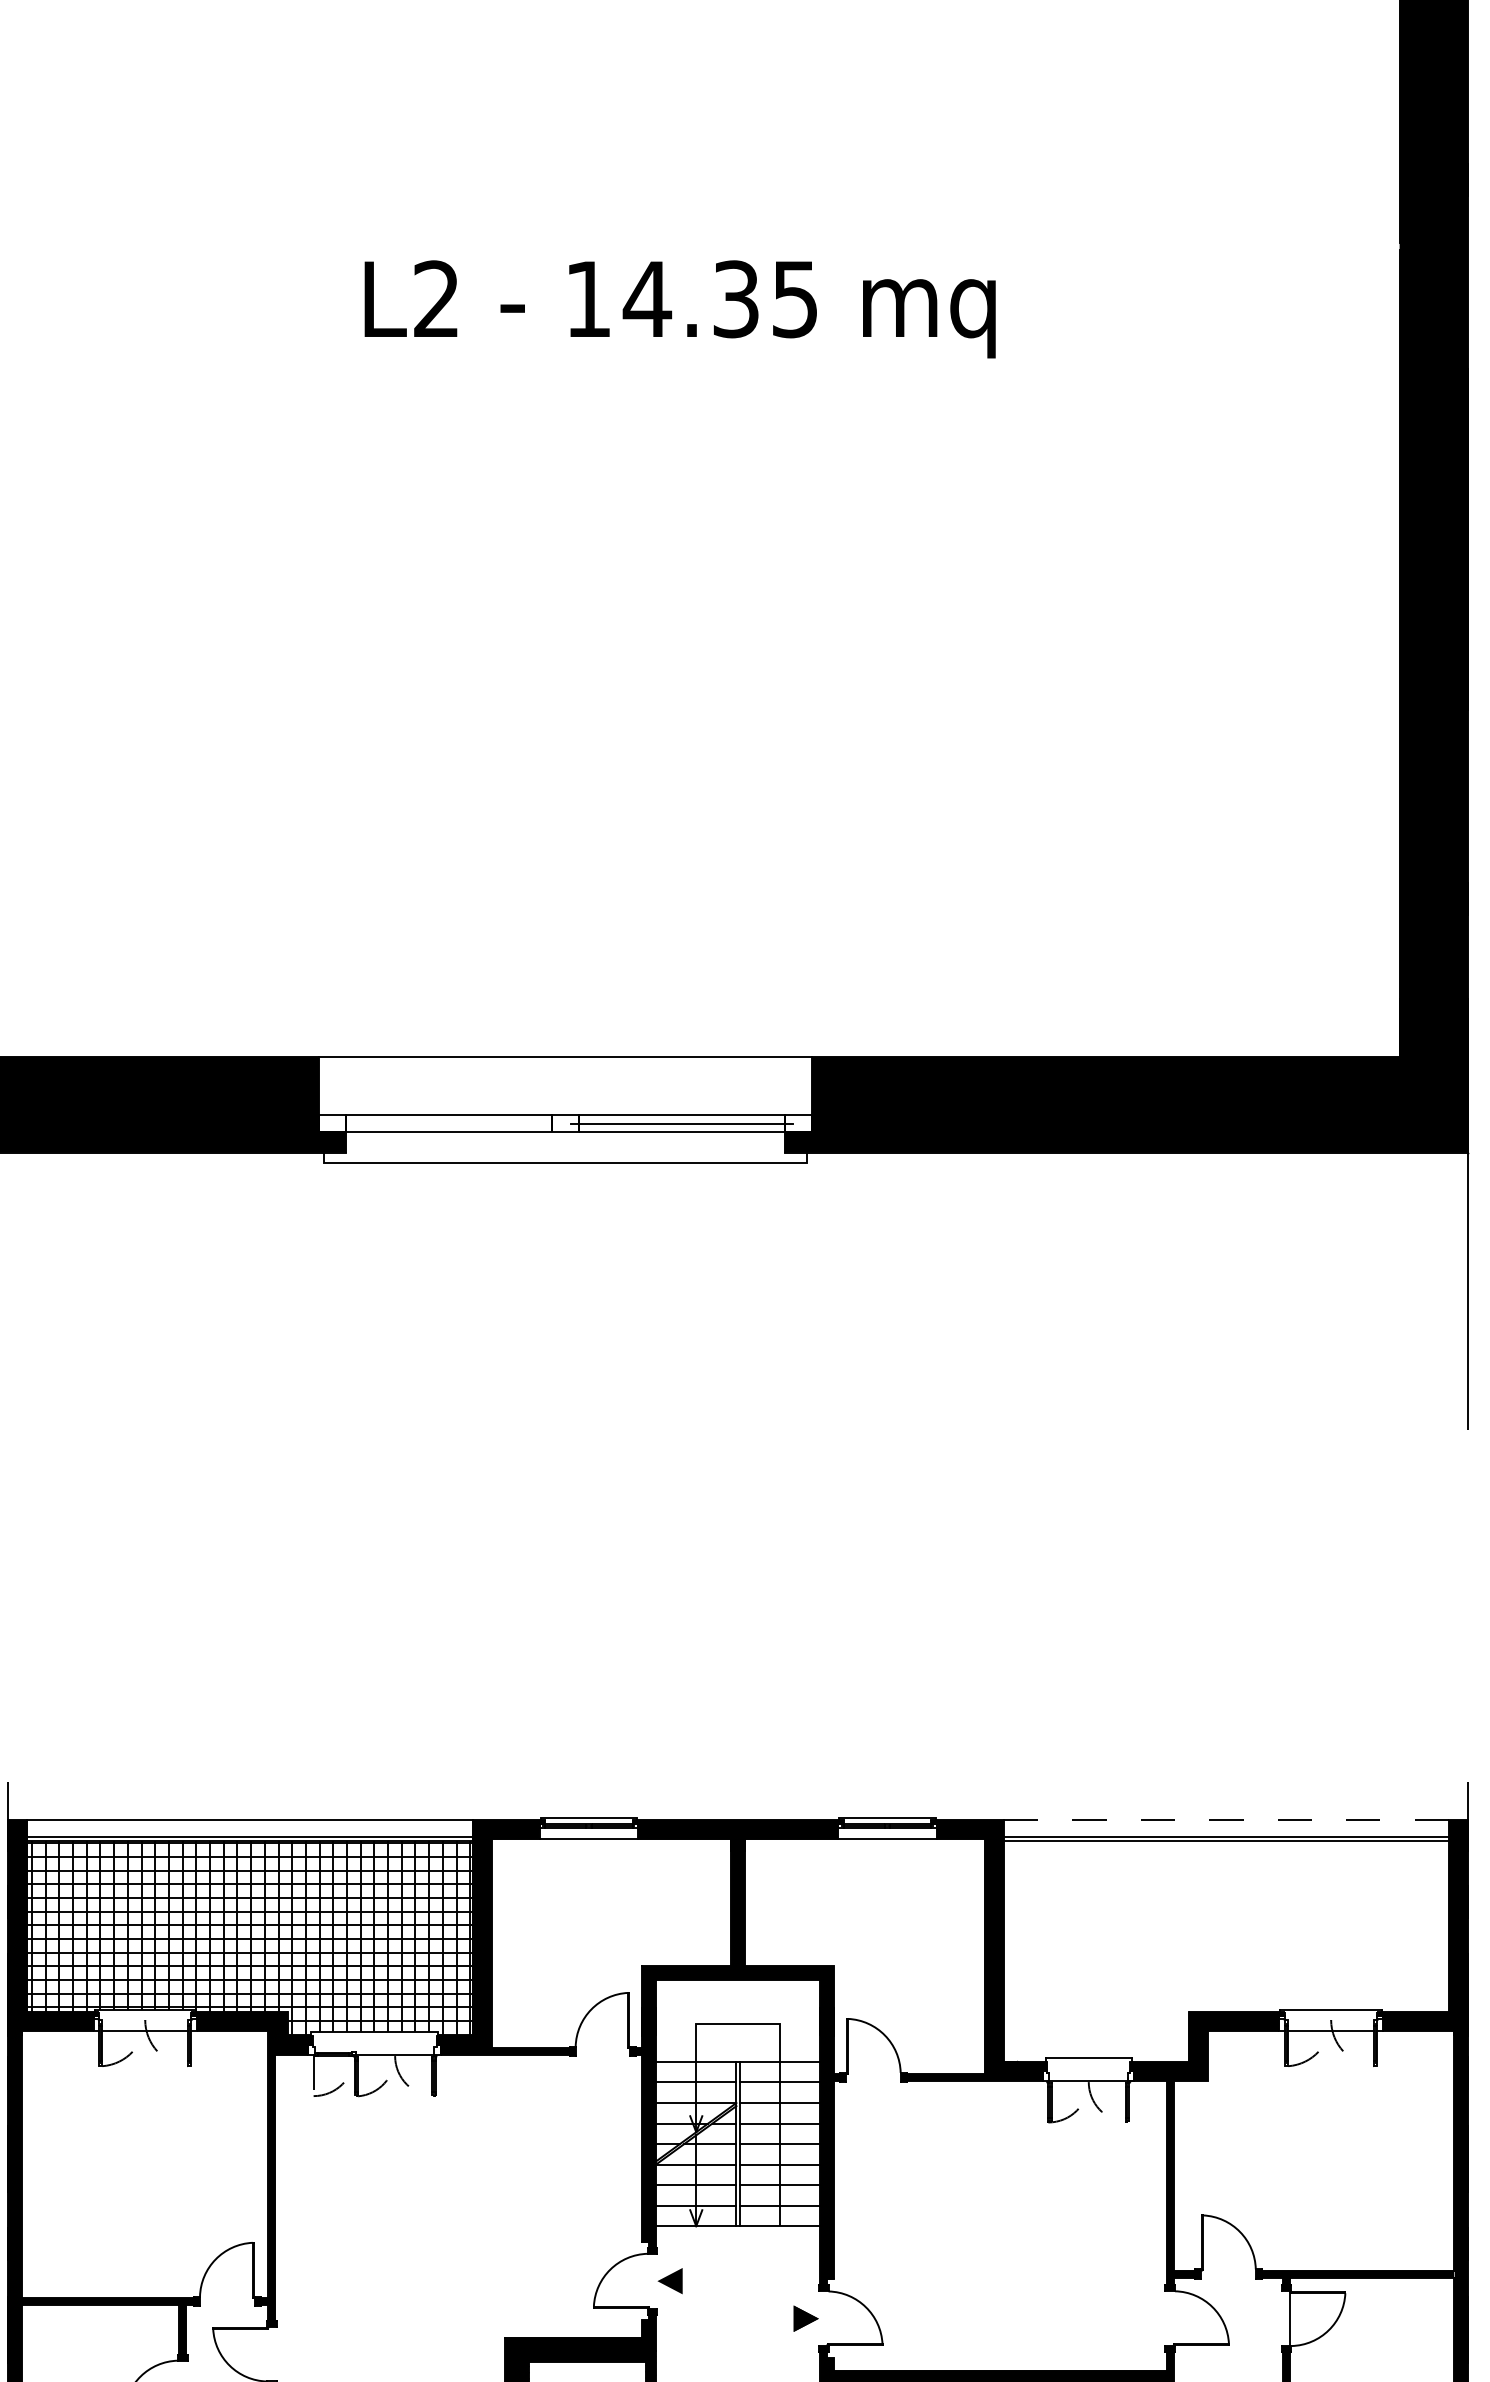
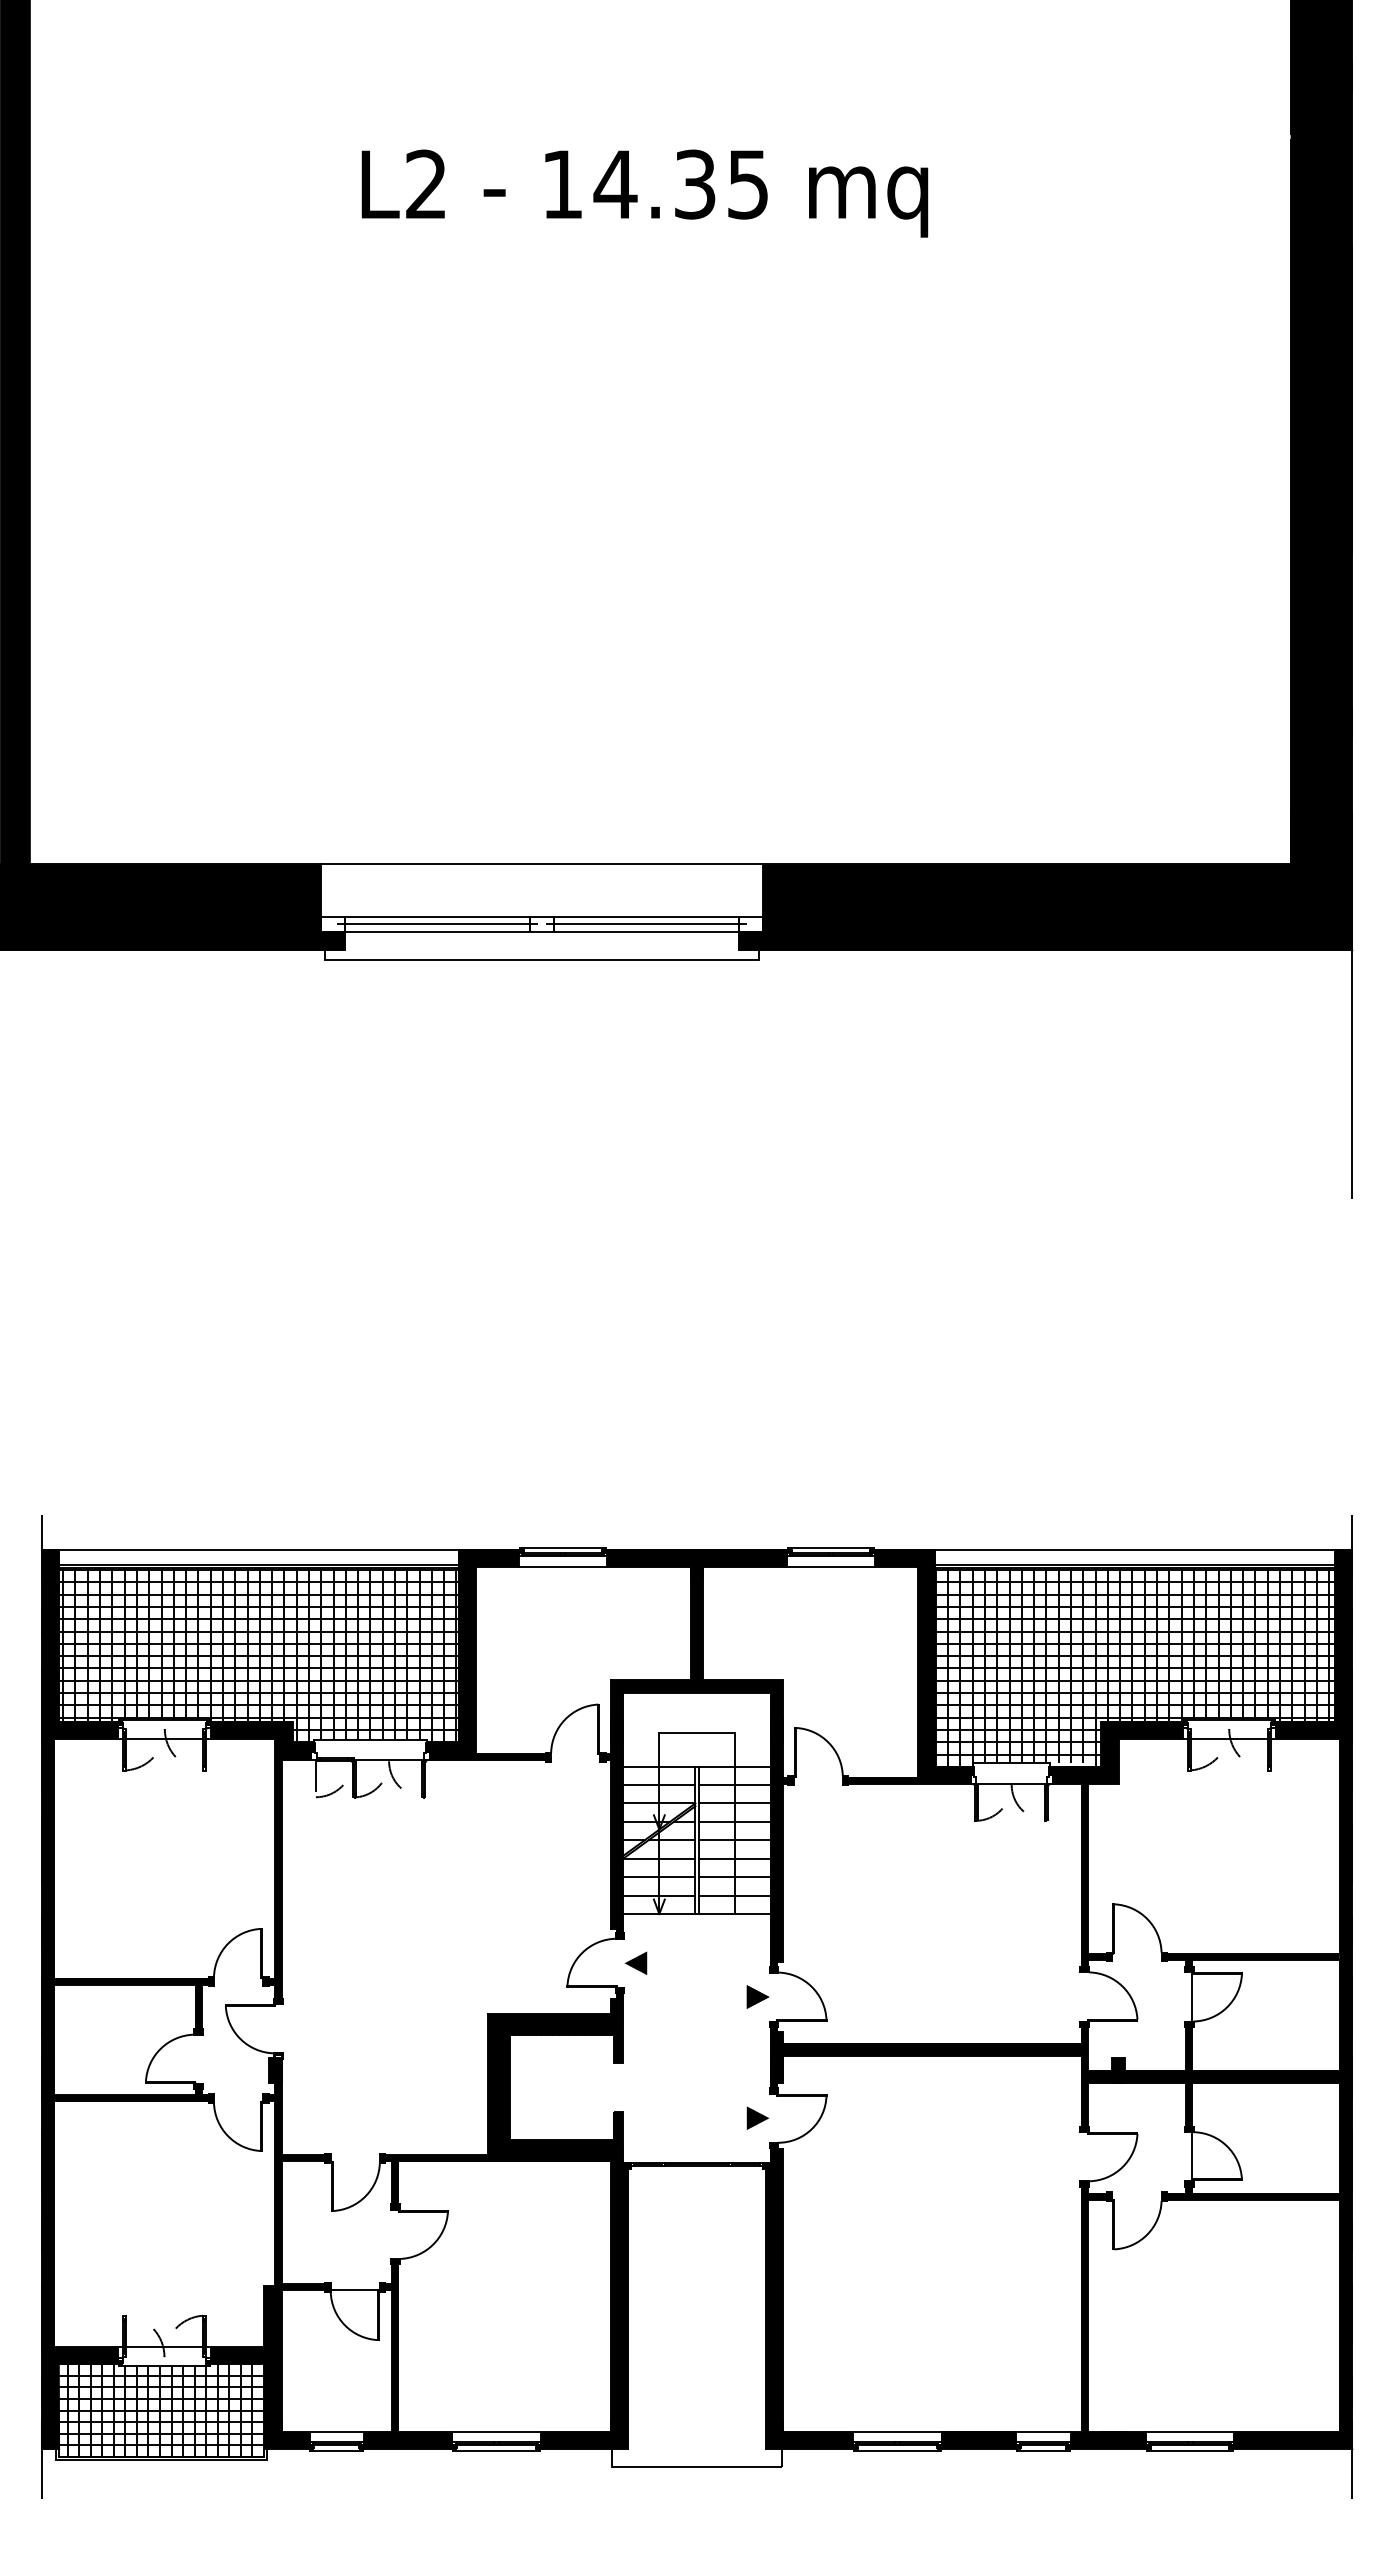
line: (449, 1123) -> (437, 924), added
line: (1226, 1820) -> (1135, 1549), dashed -> solid
hatch: (1225, 1951) -> (1134, 1667), added

